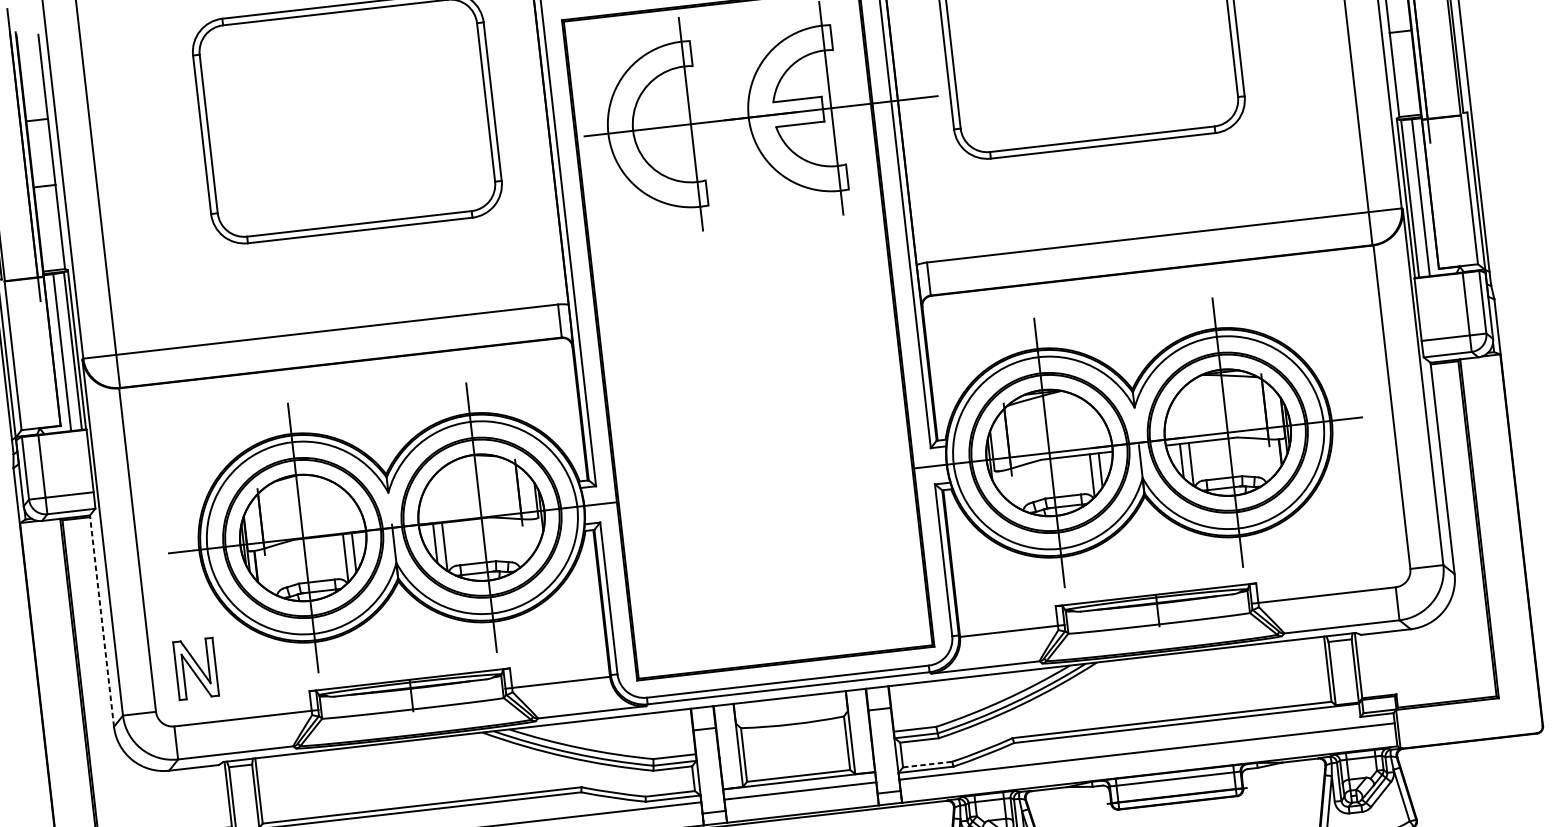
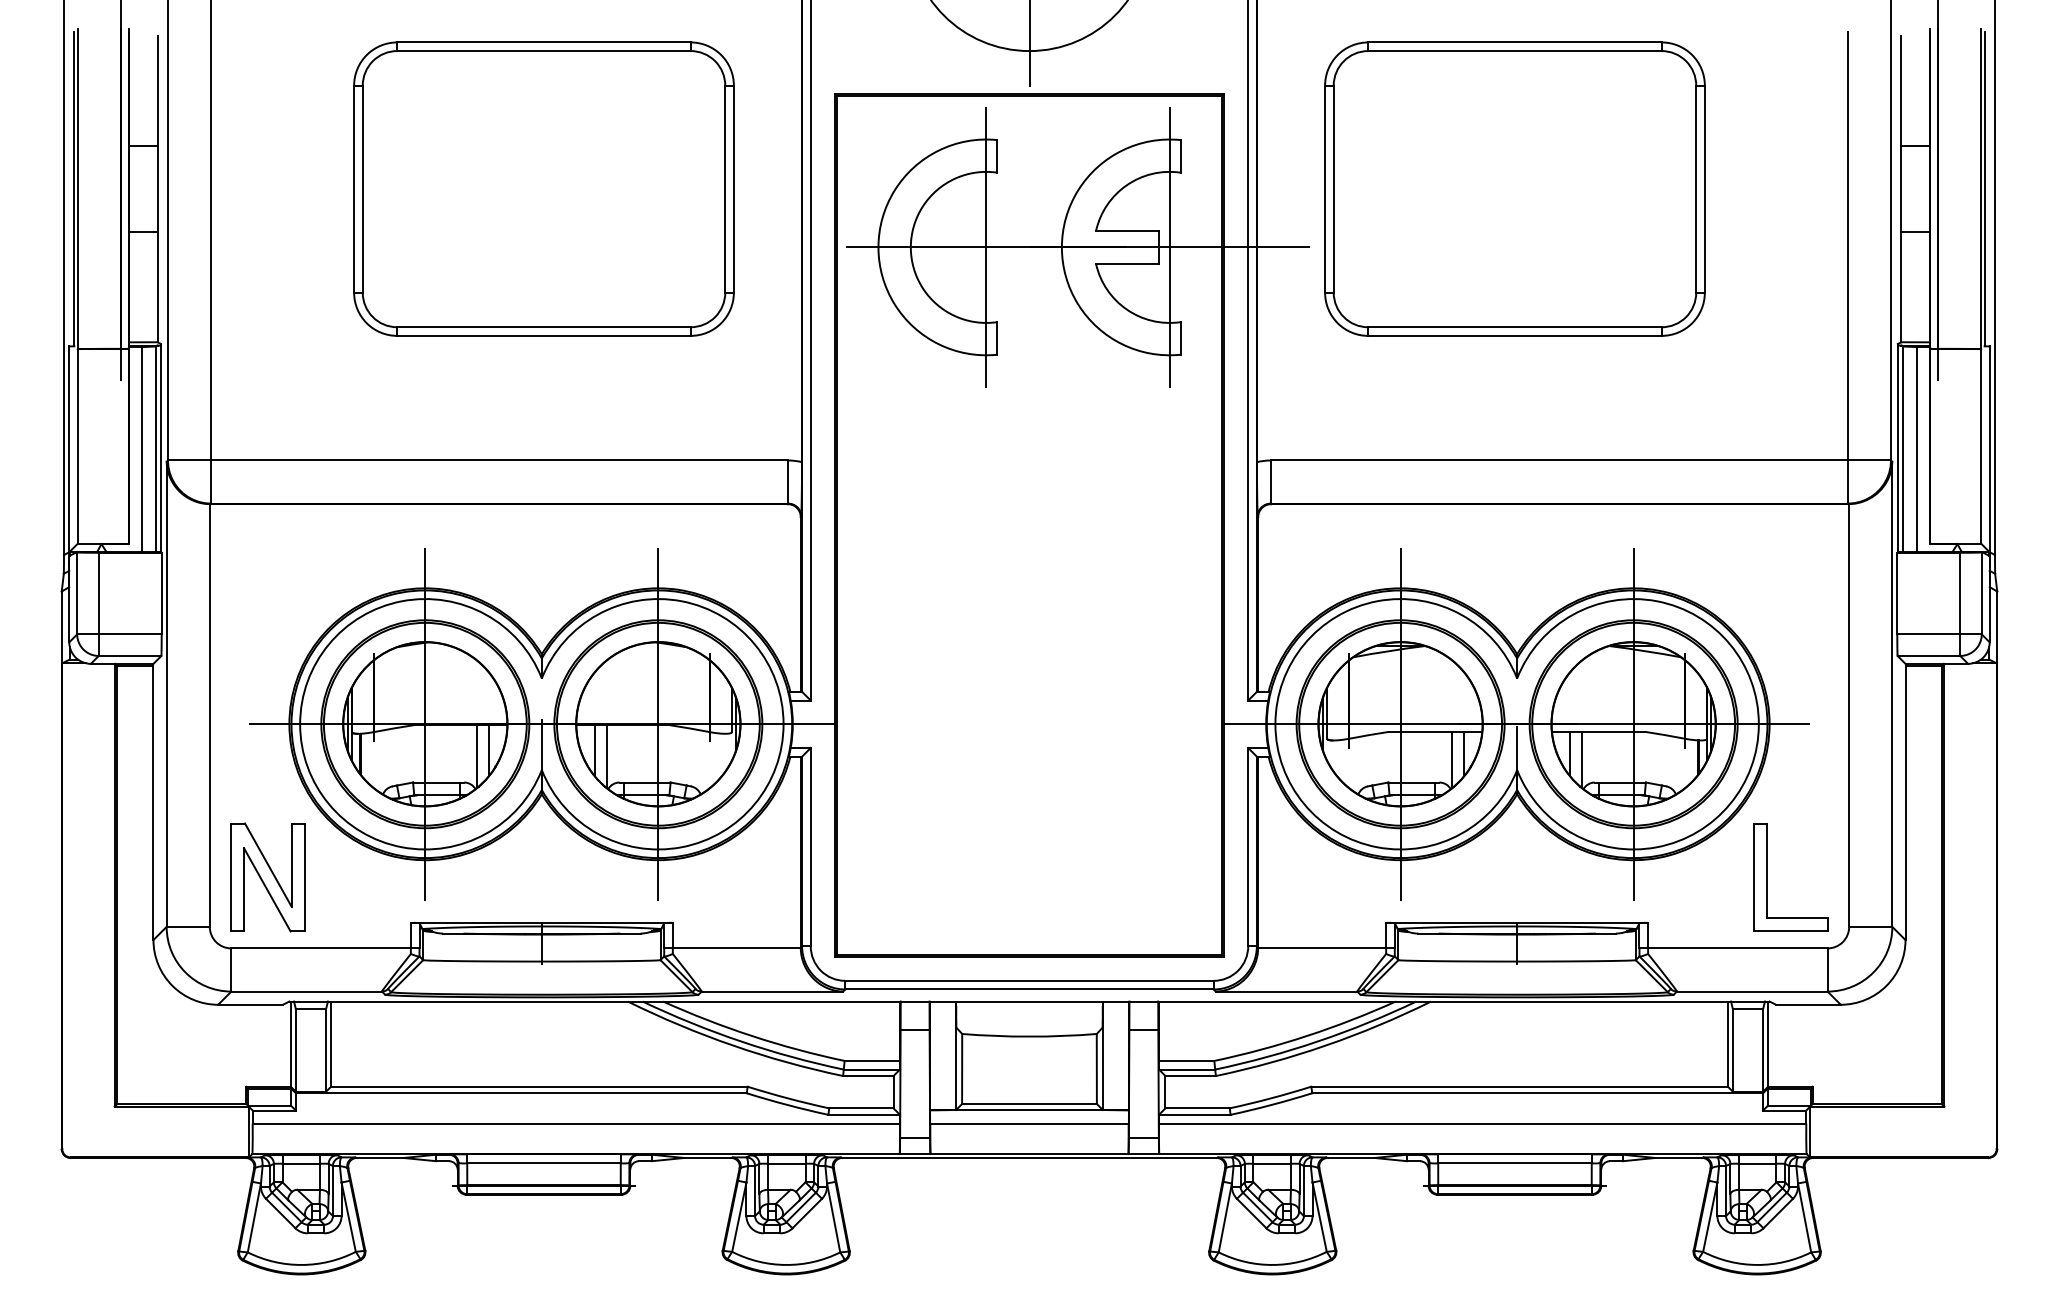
part: (1343, 538) -> (1767, 877), added
line: (101, 620) -> (153, 801), dashed -> solid
part: (195, 669) -> (267, 877), size x1.43
line: (928, 764) -> (1198, 1108), dashed -> solid

